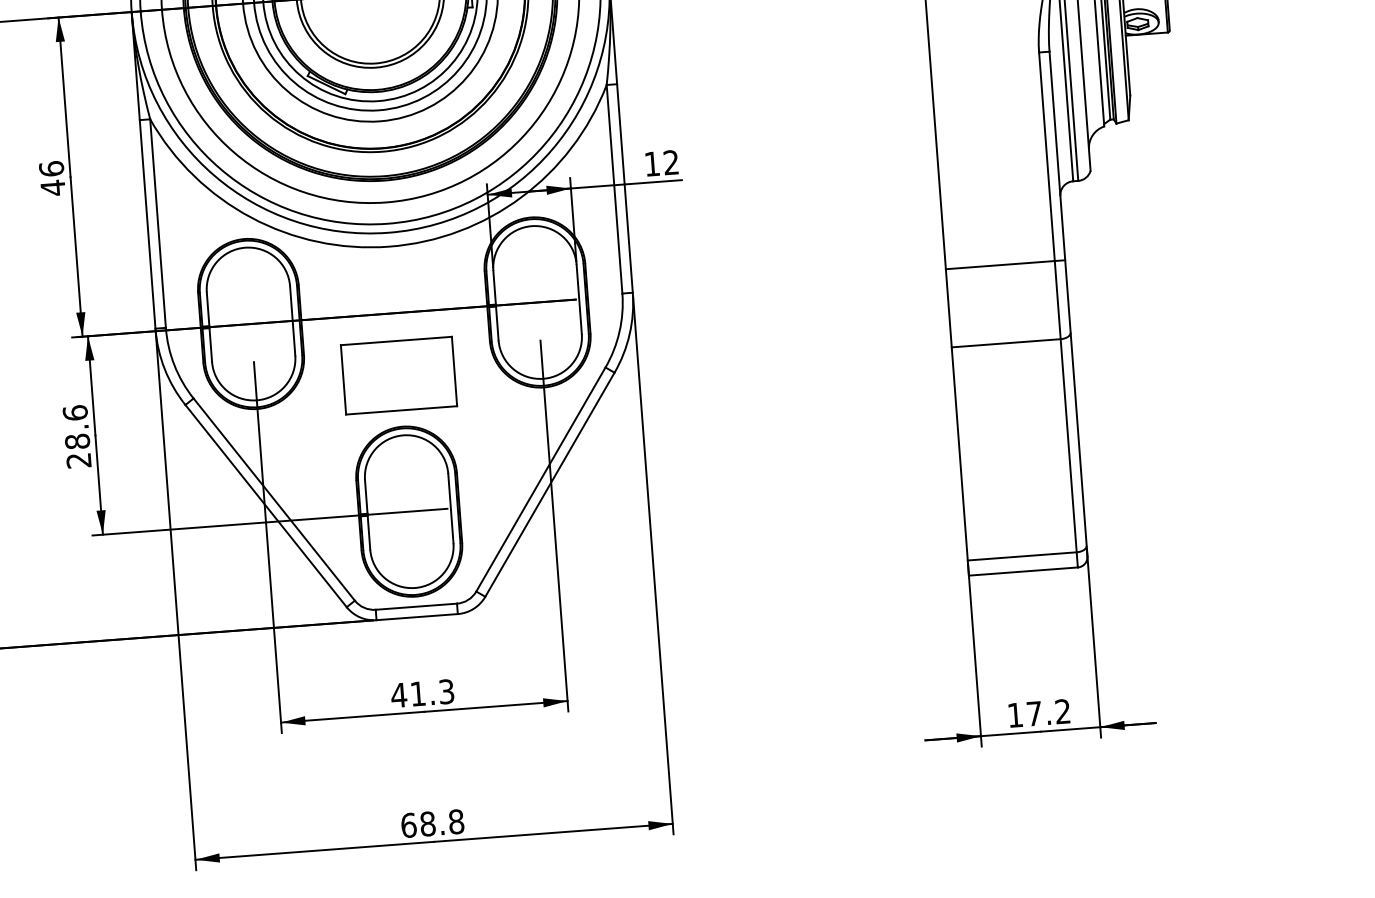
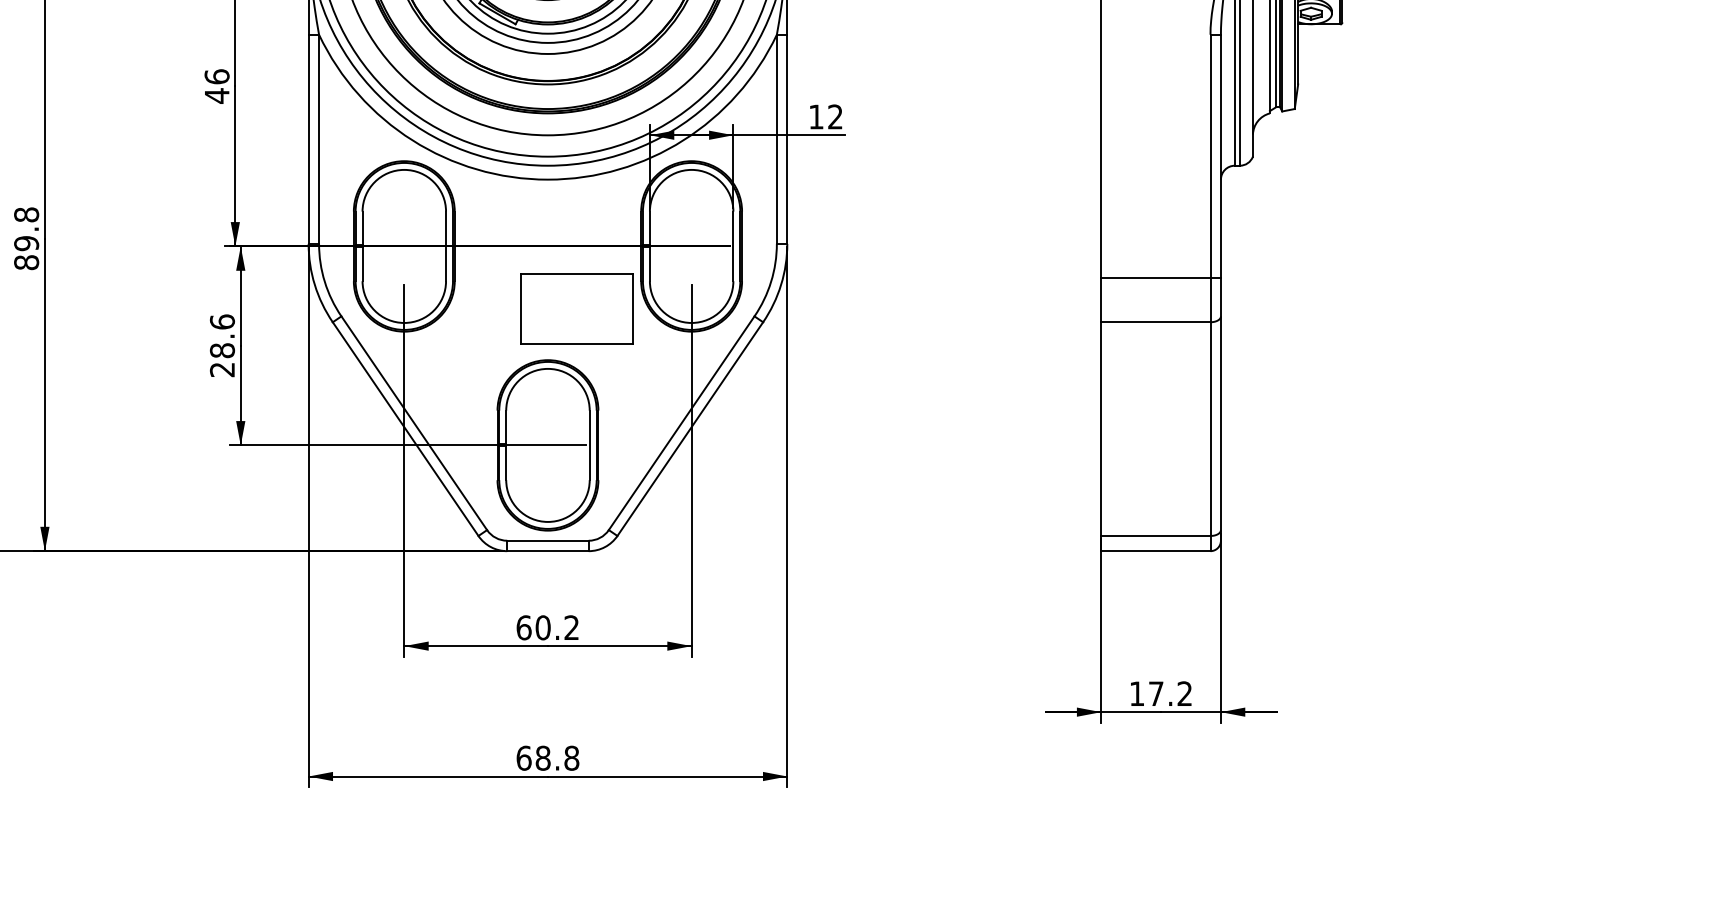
line: (1004, 264) -> (1160, 277), moved
part: (398, 375) -> (576, 308), moved
text: (422, 693) -> (547, 627), 41.3 -> 60.2

